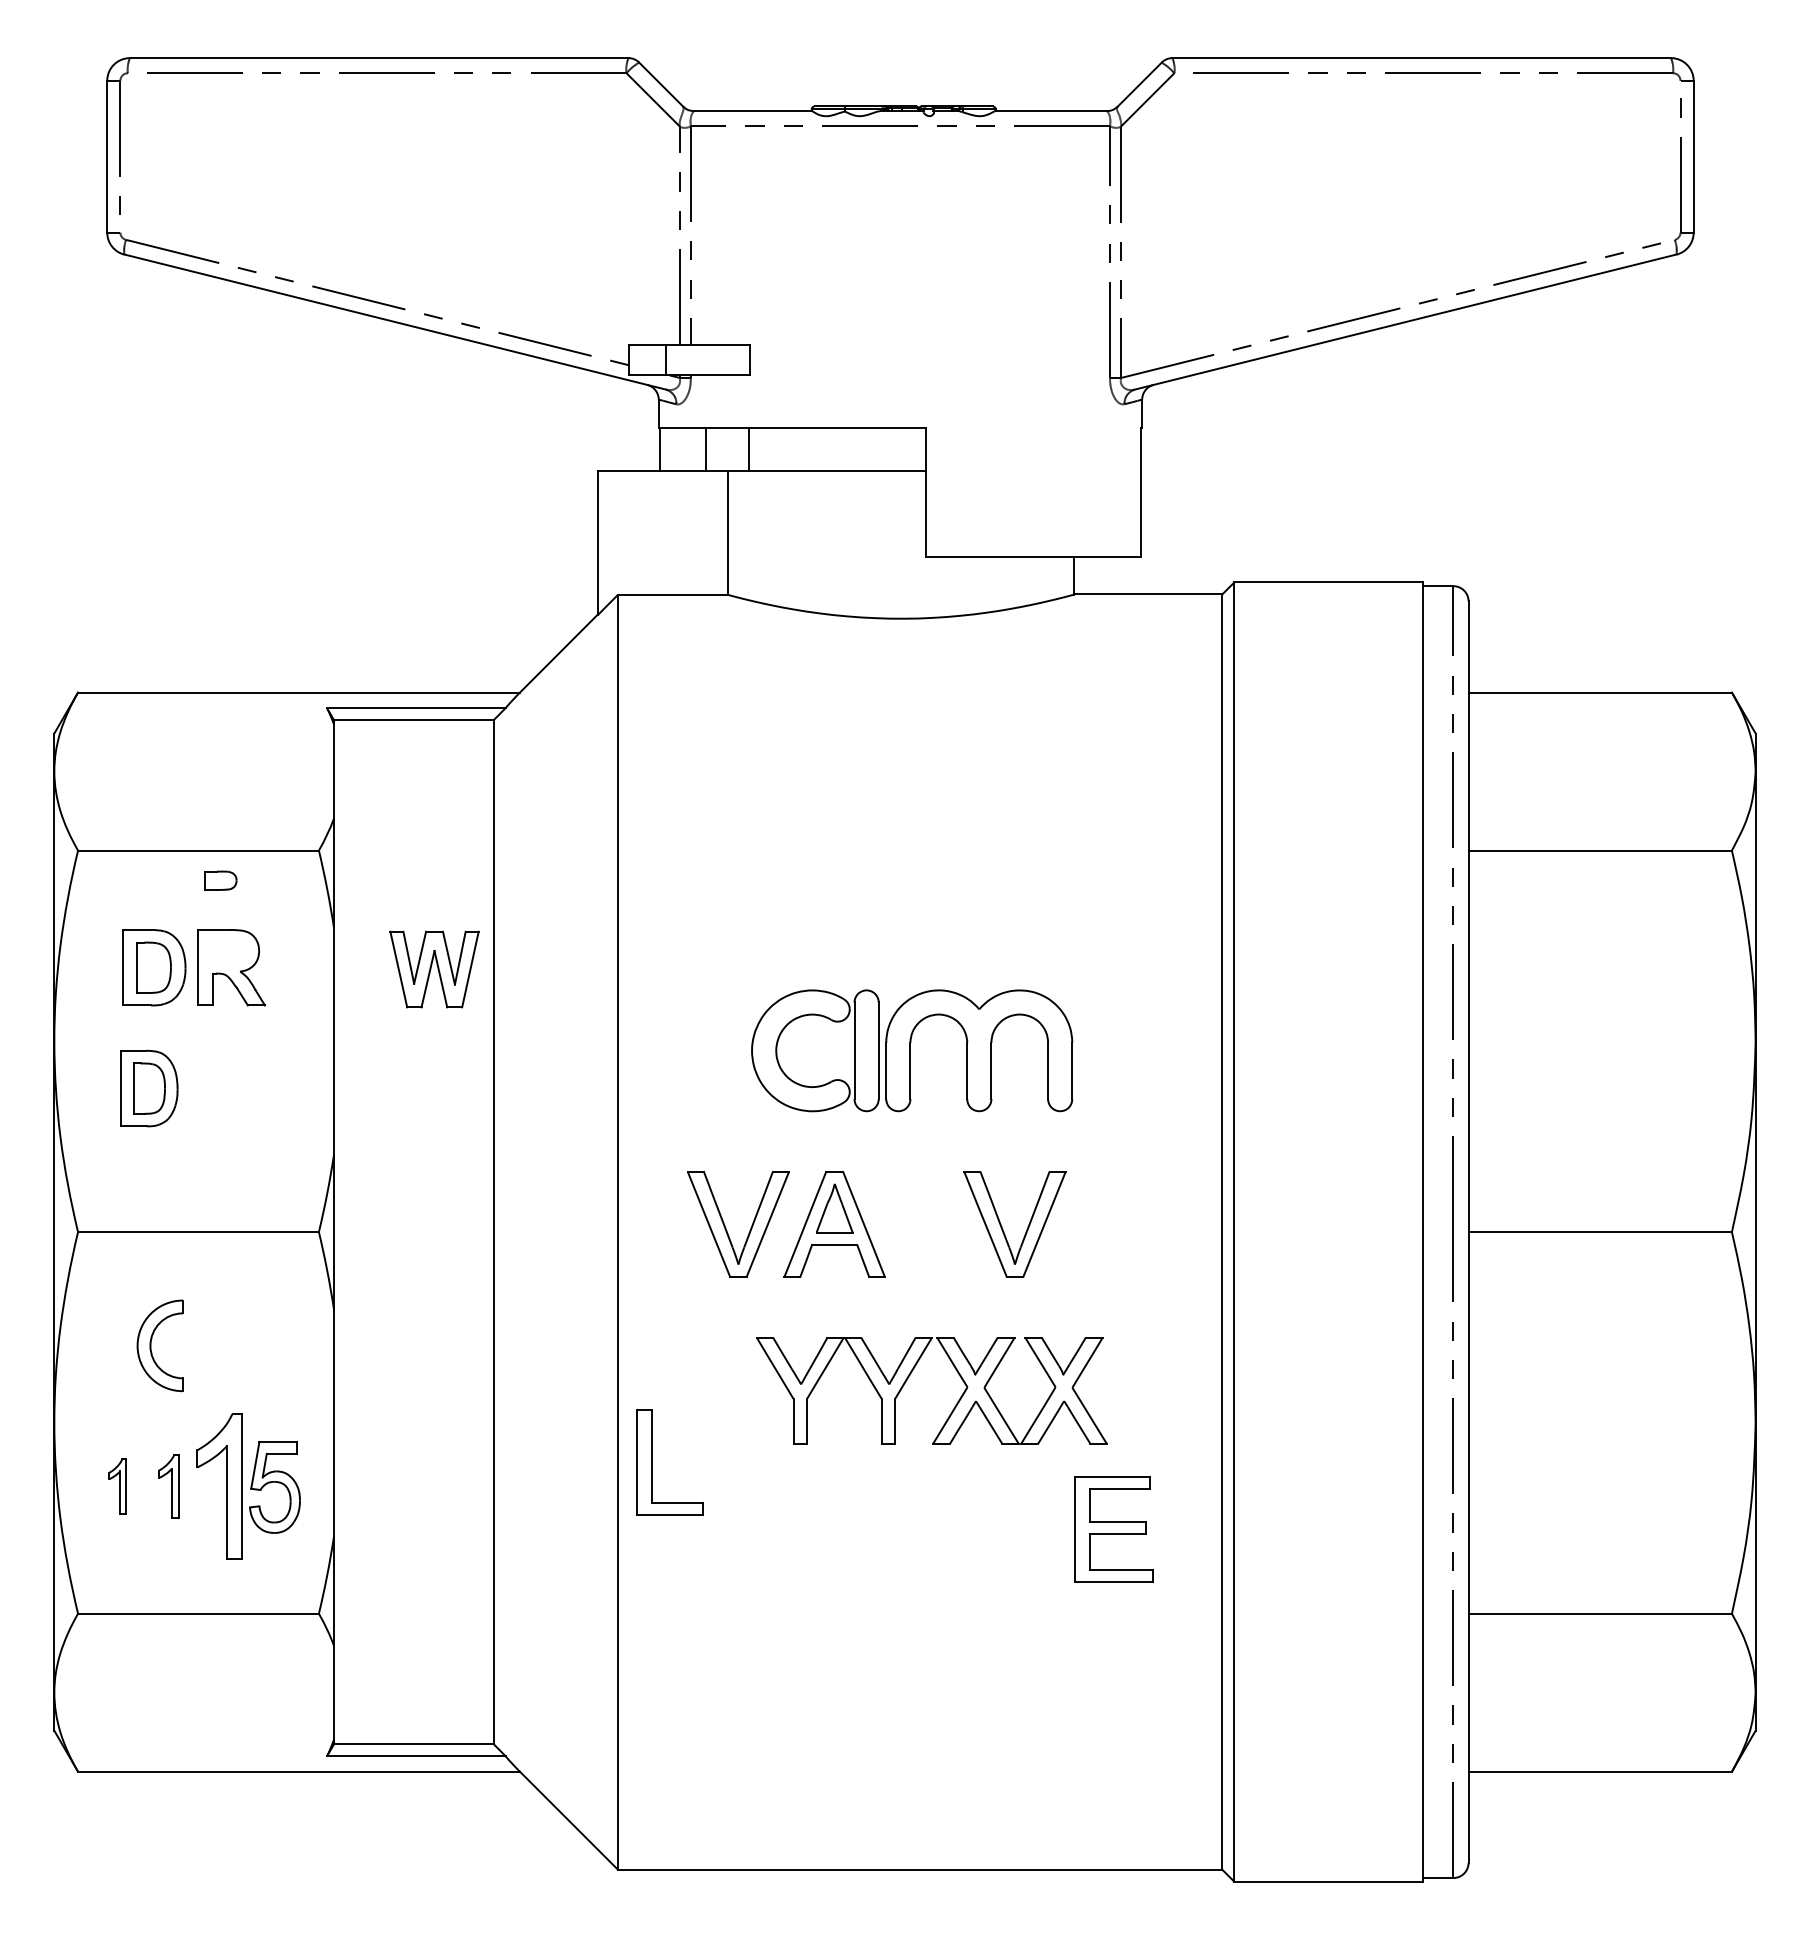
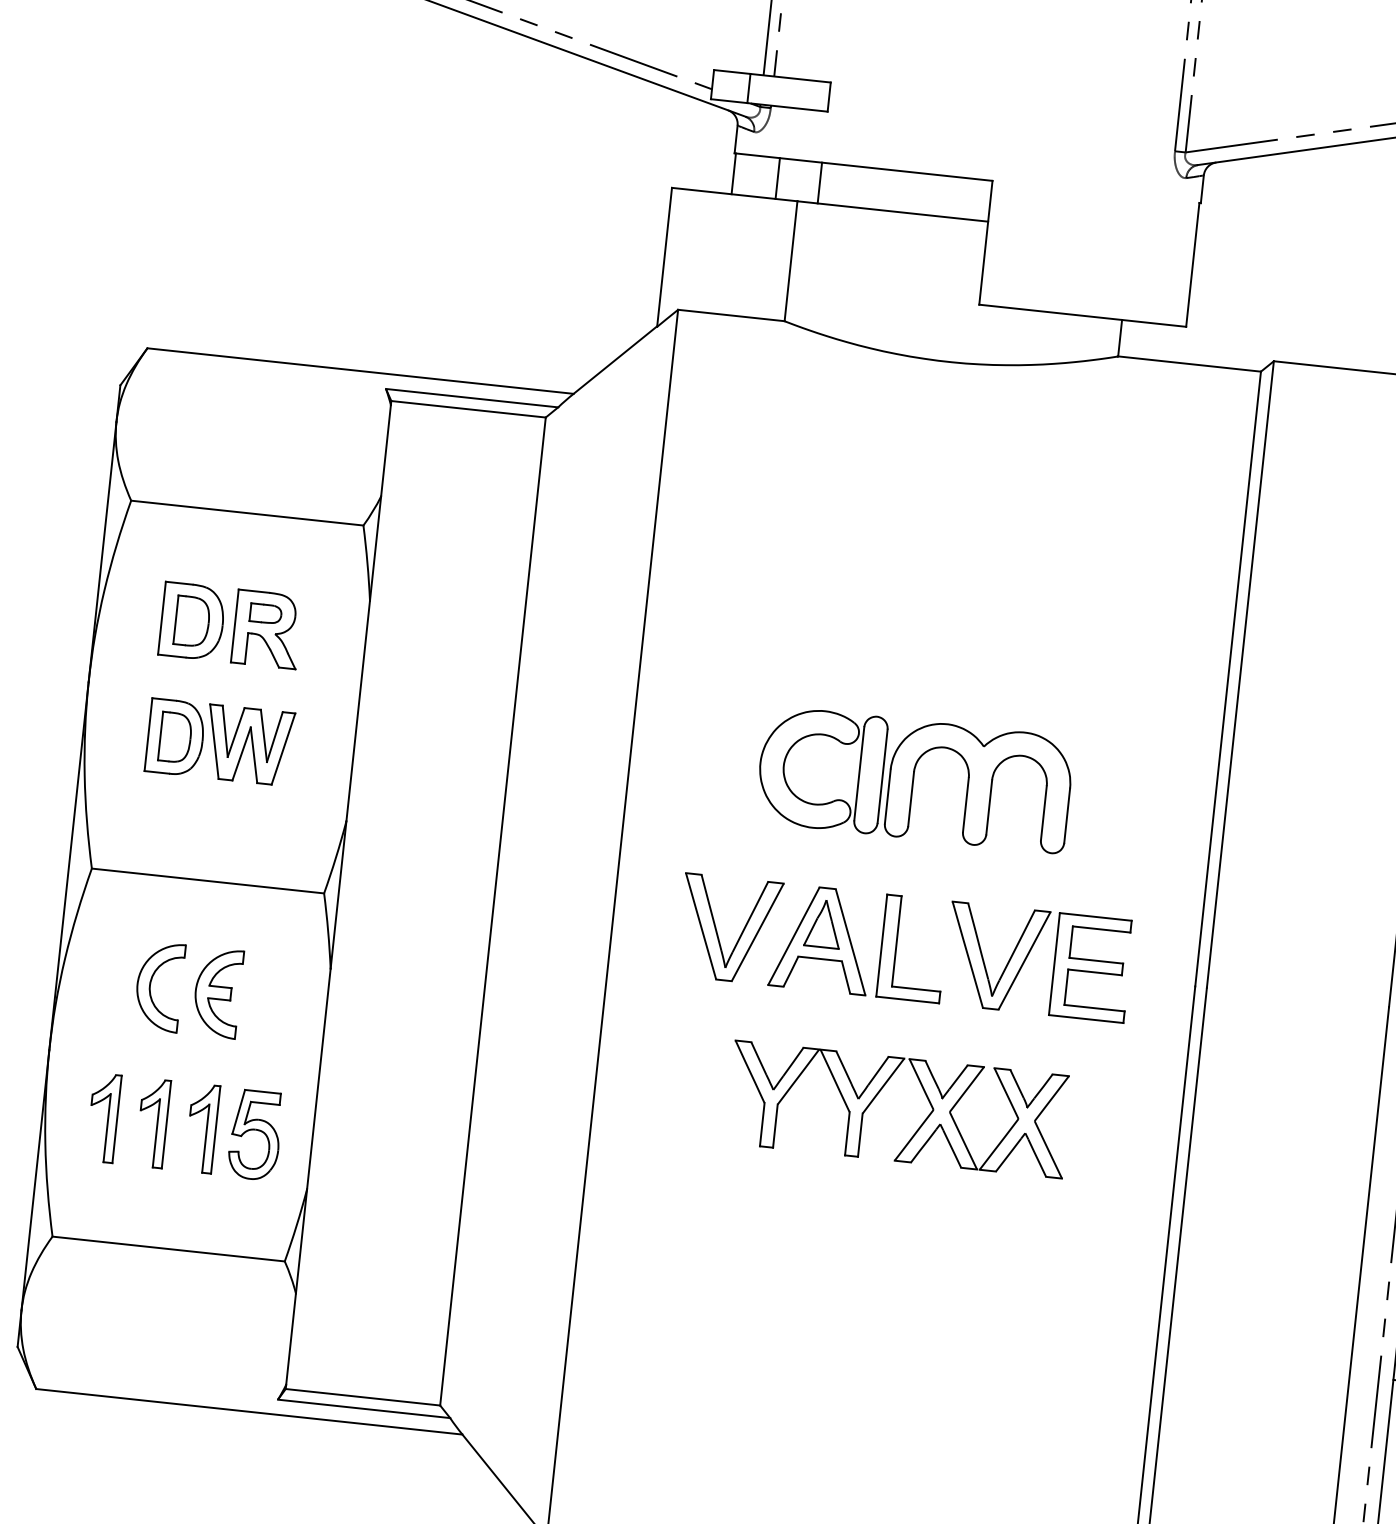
part: (220, 880) -> (265, 613), moved
part: (434, 969) -> (248, 745), moved
part: (220, 1345) -> (217, 992), added
part: (652, 1462) -> (896, 947), moved
part: (117, 1486) -> (103, 1117), size x1.67
part: (168, 1486) -> (152, 1123), size x1.43
part: (219, 1486) -> (202, 1128), size x0.62
part: (1113, 1529) -> (1091, 967), moved

